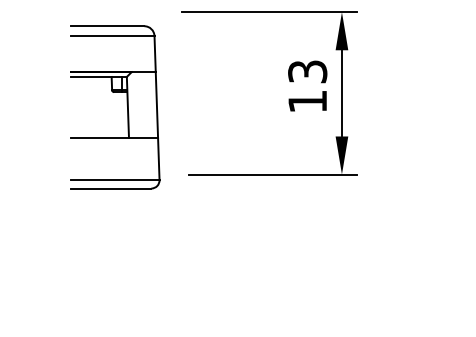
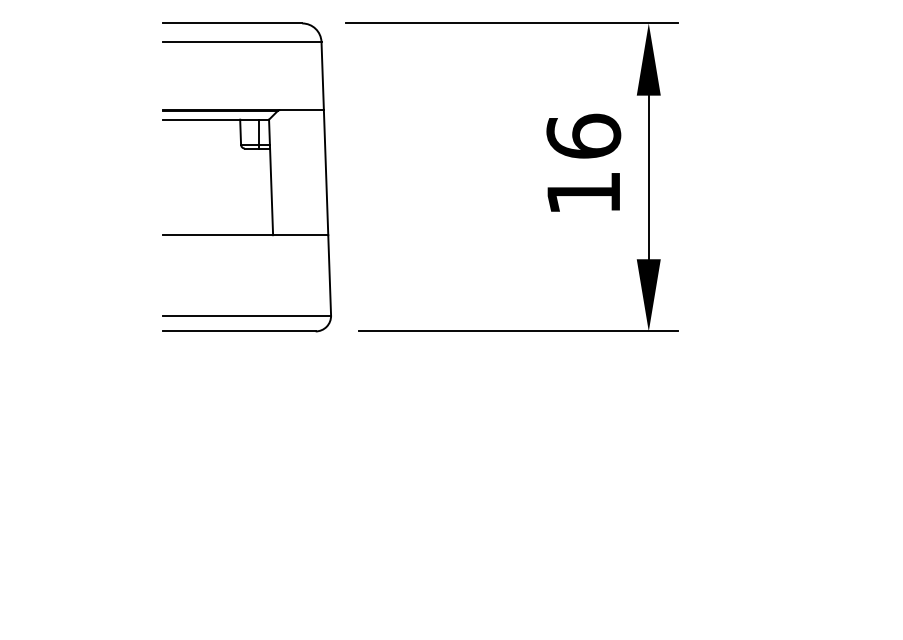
text: (307, 71) -> (583, 135), 13 -> 16
part: (126, 104) -> (268, 171), moved

